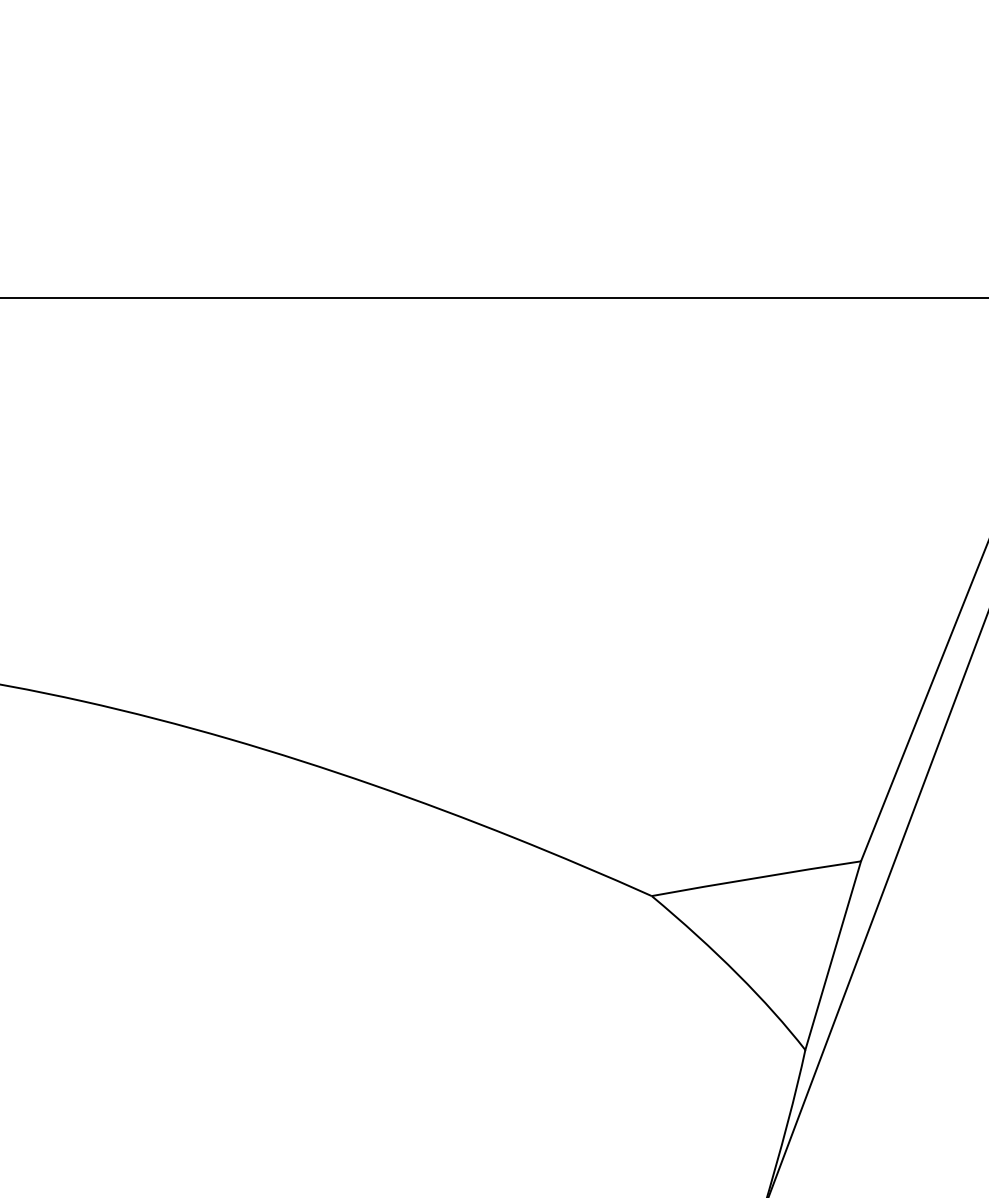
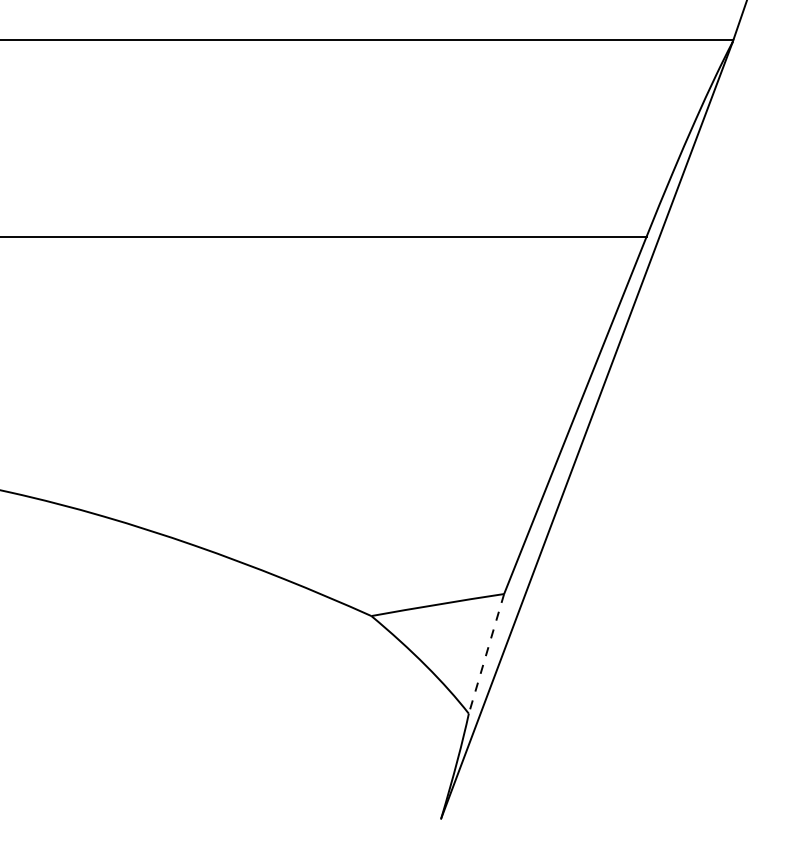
line: (833, 956) -> (486, 654), solid -> dashed

